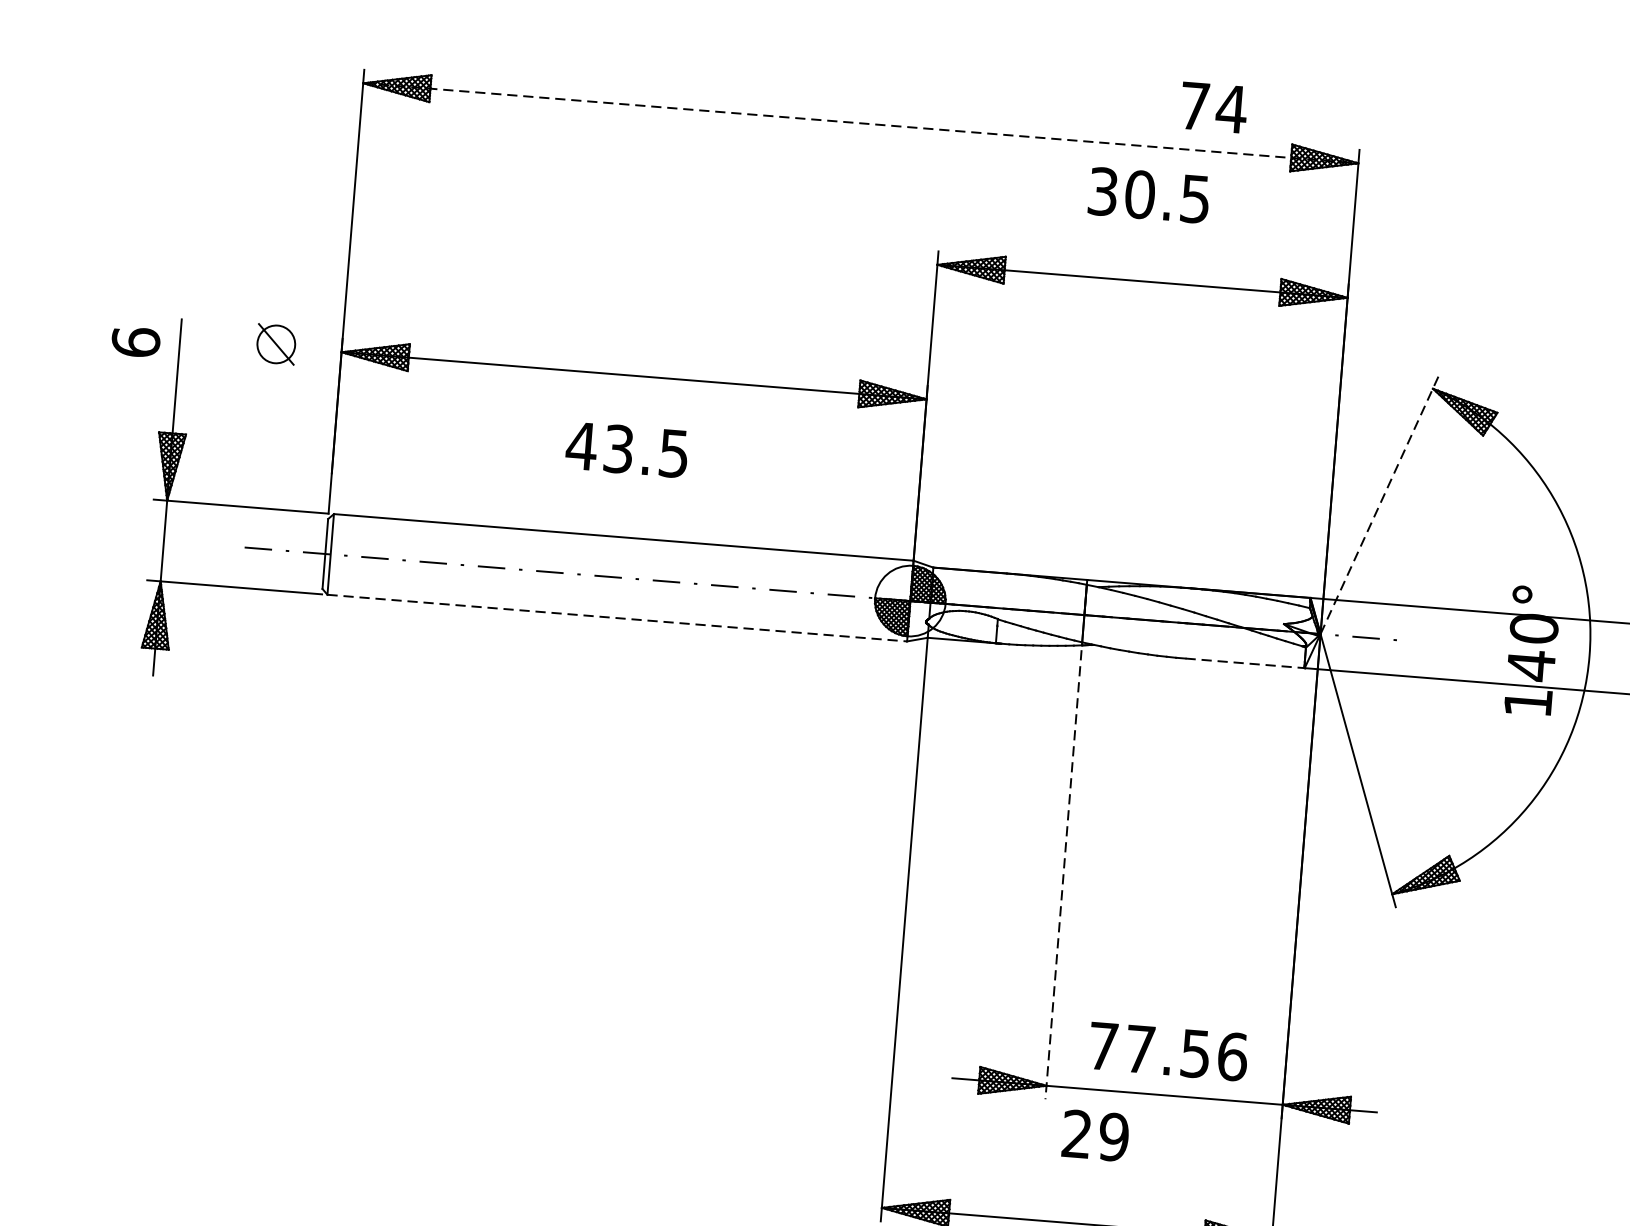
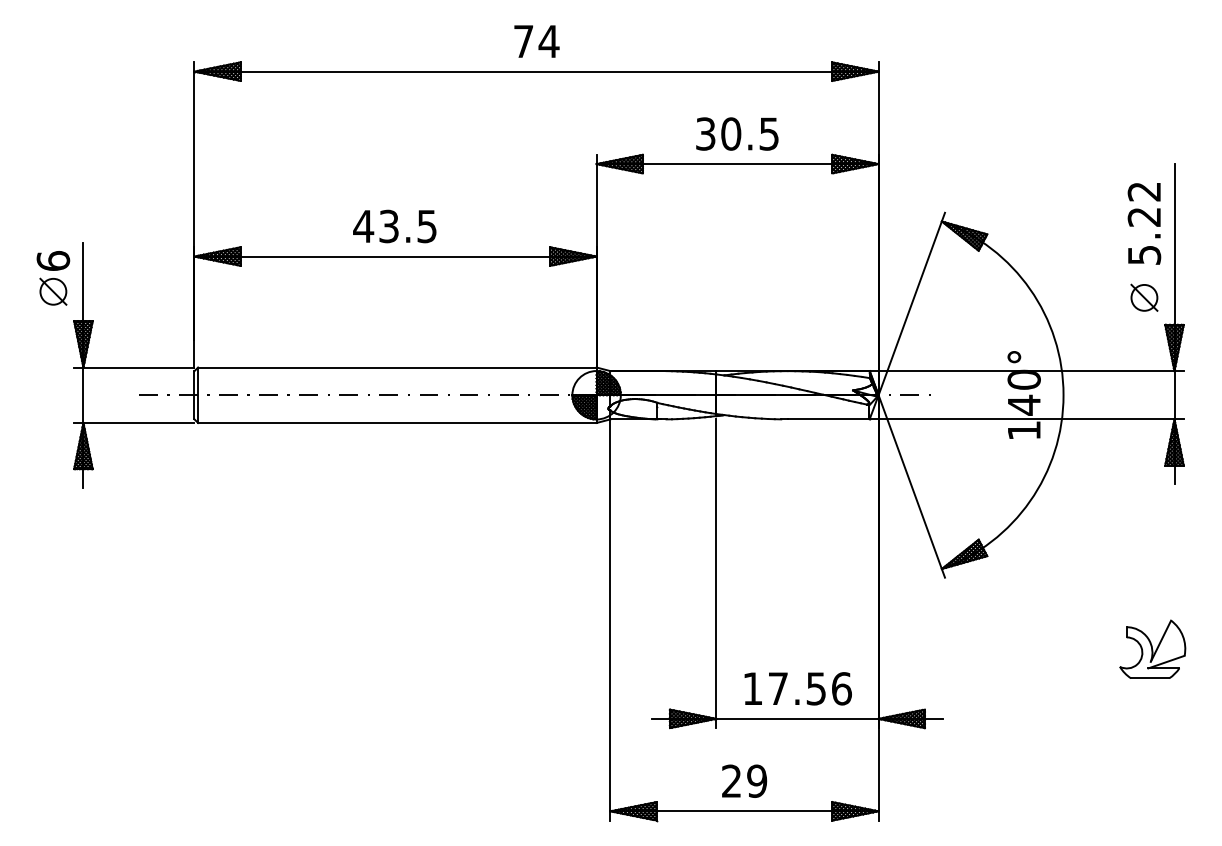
text: (1213, 107) -> (536, 41), moved
line: (862, 123) -> (537, 71), dashed -> solid
text: (1149, 194) -> (737, 133), moved
part: (276, 344) -> (53, 291), moved
text: (626, 449) -> (394, 226), moved
line: (1379, 504) -> (911, 303), dashed -> solid
line: (617, 618) -> (397, 423), dashed -> solid
line: (1244, 663) -> (828, 419), dashed -> solid
line: (1063, 875) -> (716, 574), dashed -> solid
text: (1102, 1045) -> (752, 688), 77.56 -> 17.56
text: (1095, 1134) -> (744, 780), moved

